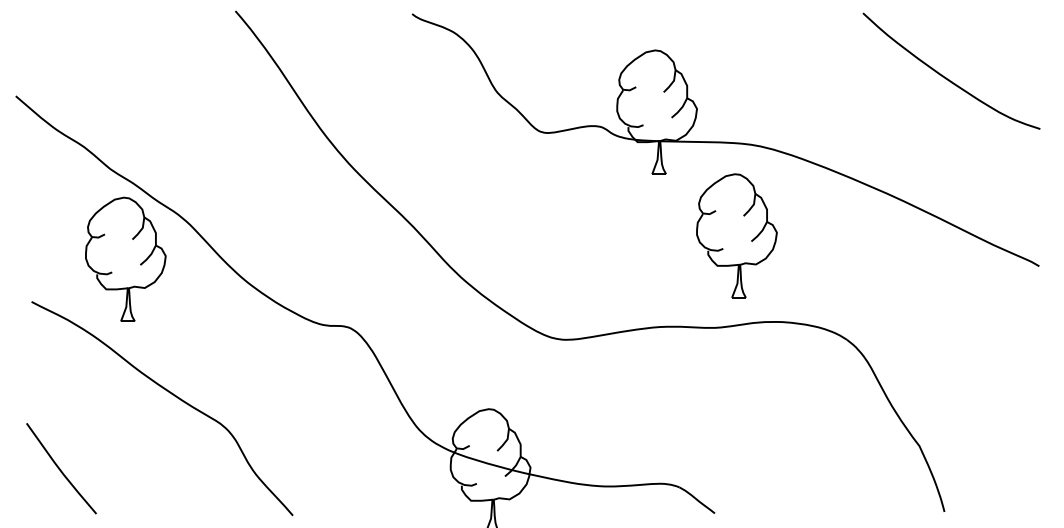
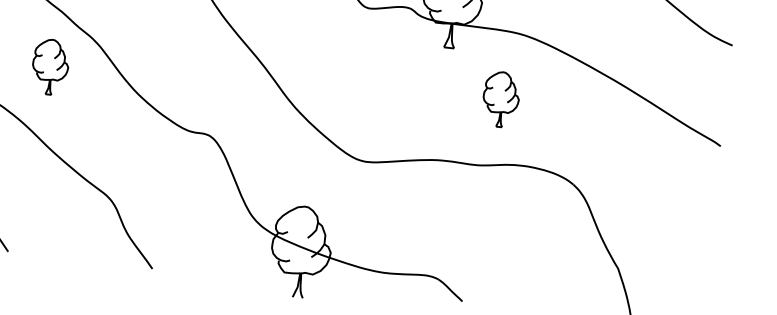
part: (736, 235) -> (500, 99), size x0.6
part: (125, 258) -> (50, 66), size x0.6

